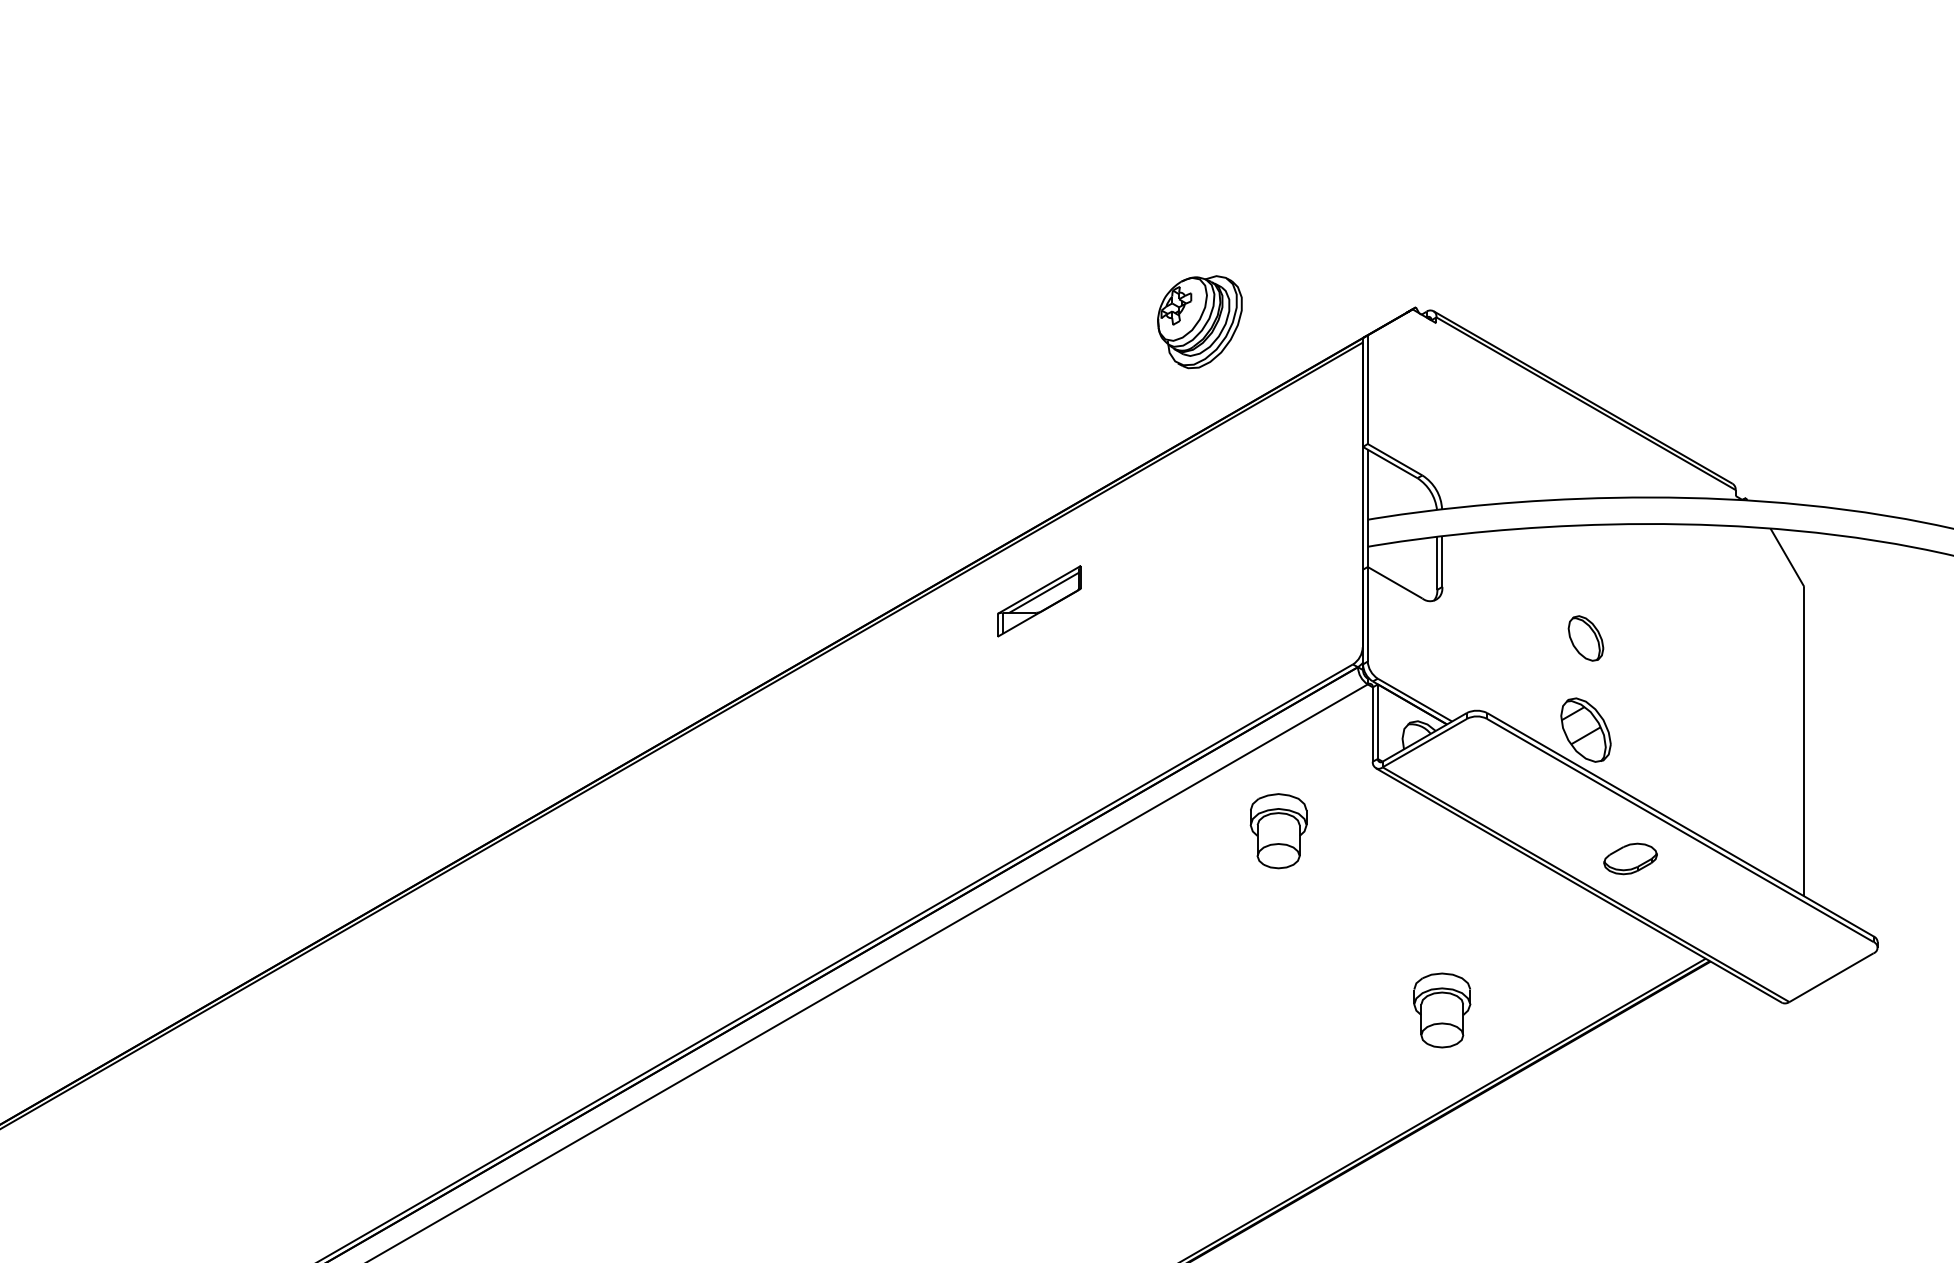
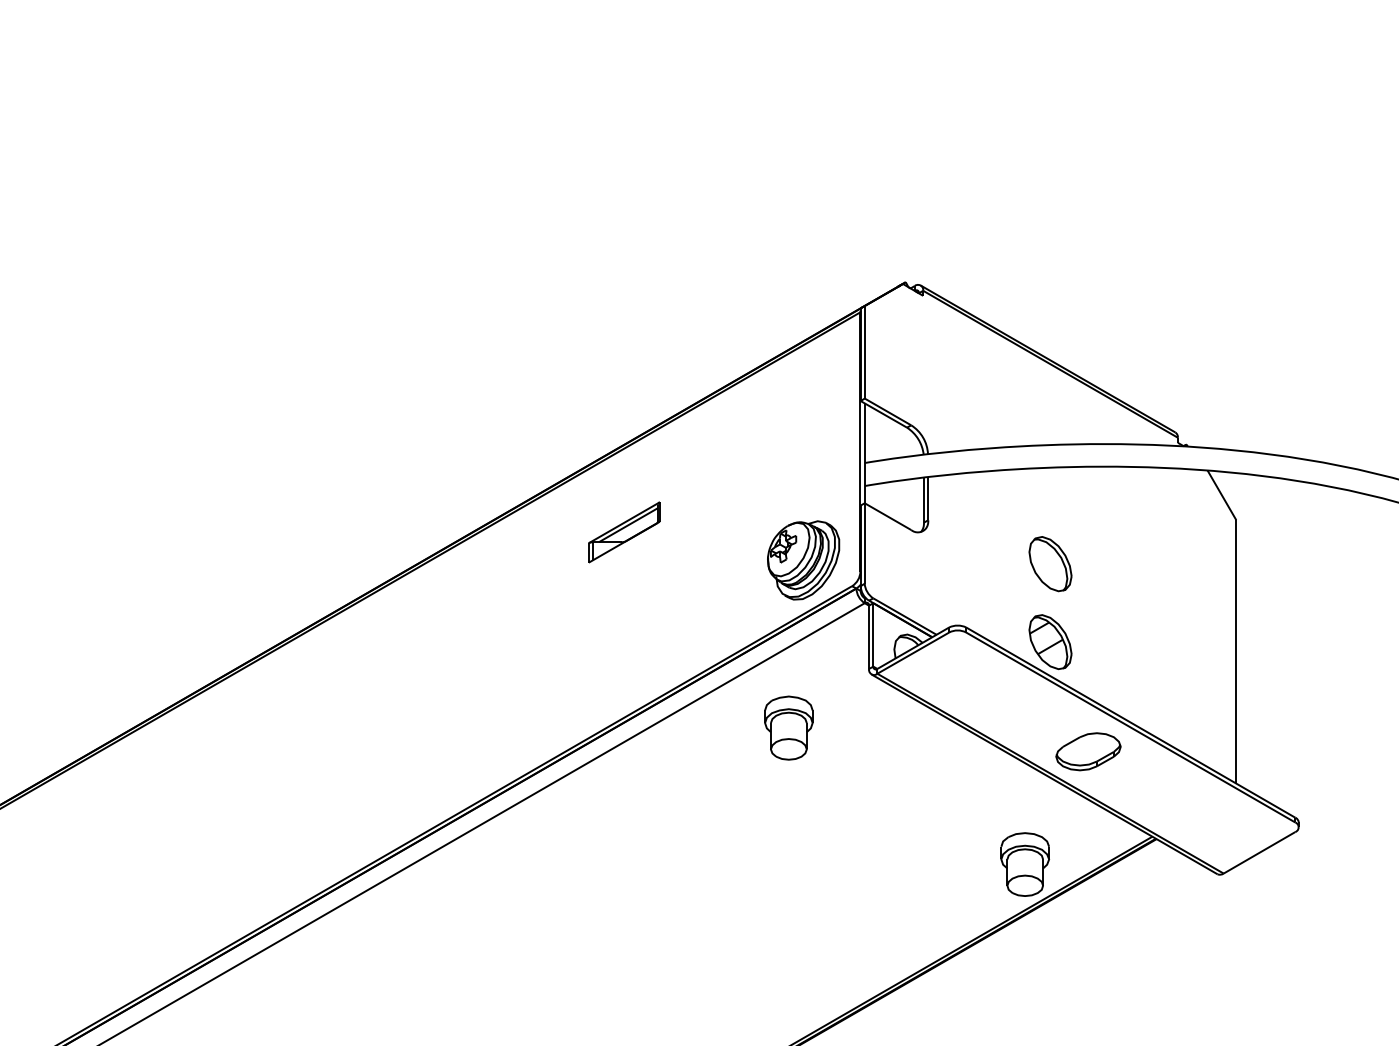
part: (1199, 322) -> (803, 560), moved
part: (1039, 601) -> (624, 532), moved
part: (1585, 638) -> (1050, 564), size x1.43
part: (1630, 858) -> (1088, 751), size x1.43
part: (1442, 1010) -> (1025, 864), moved

